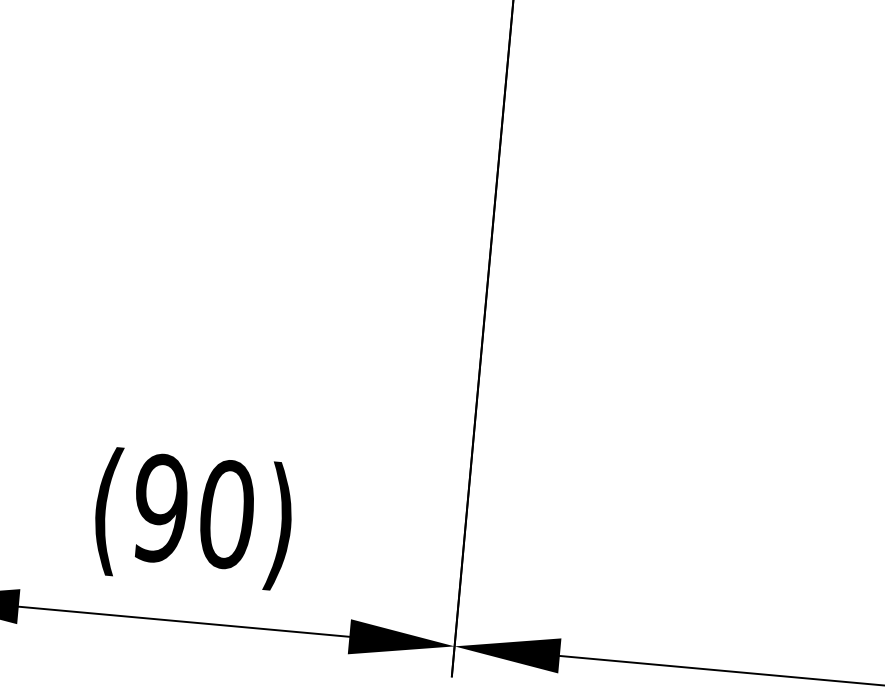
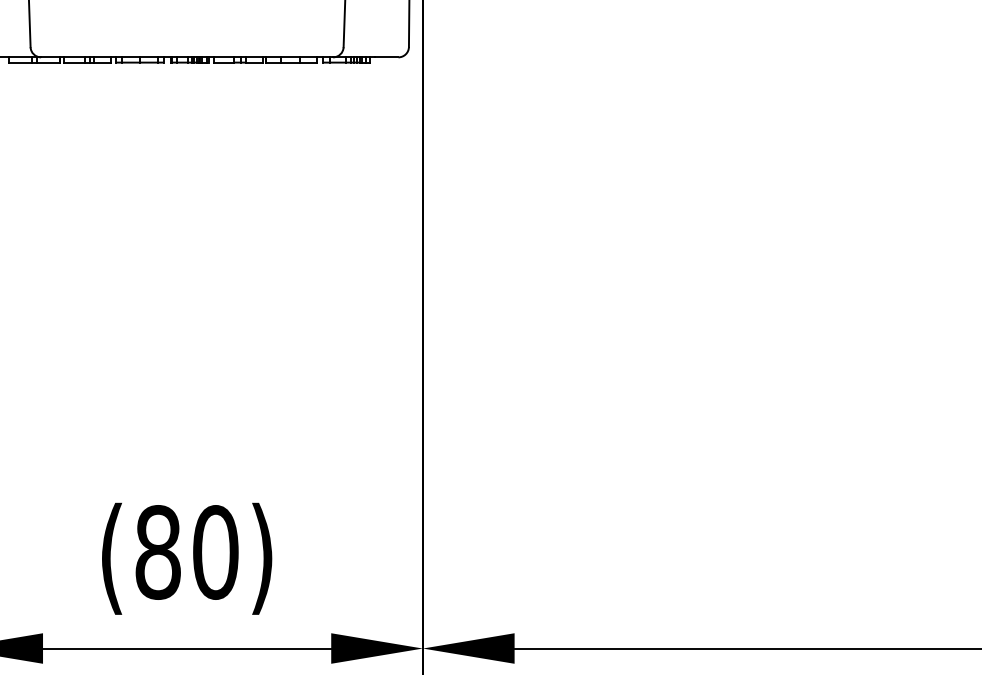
text: (160, 508) -> (157, 552), (90) -> (80)

